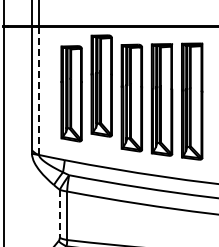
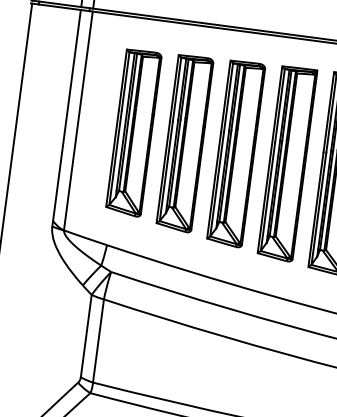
part: (101, 85) -> (184, 142), moved
line: (38, 91) -> (77, 121), dashed -> solid
line: (59, 214) -> (85, 337), dashed -> solid

